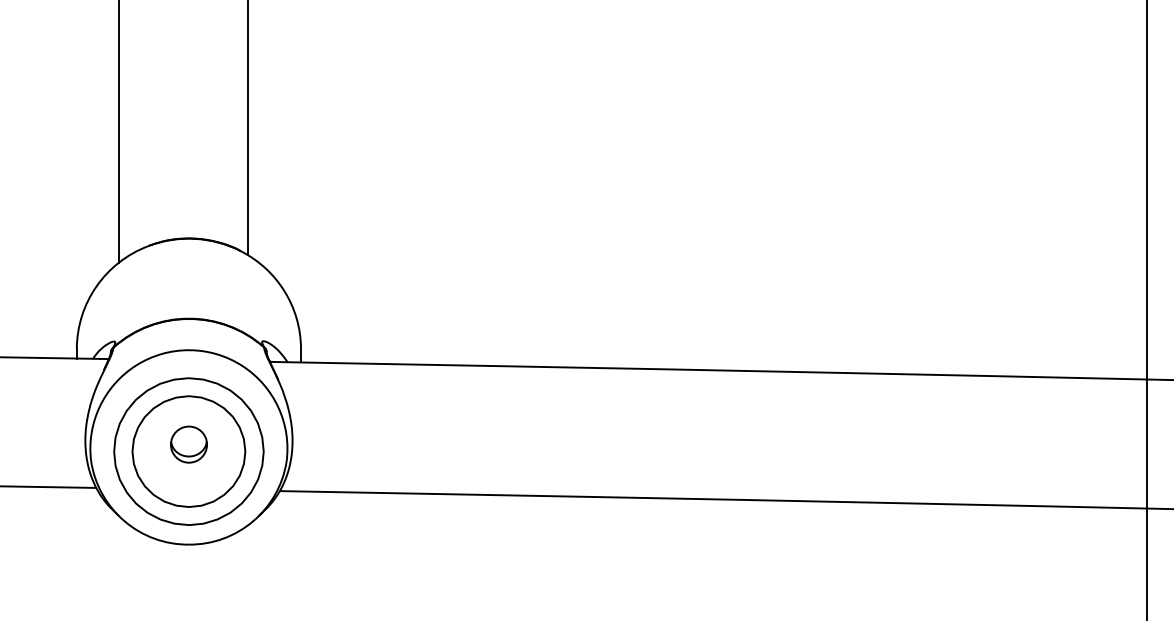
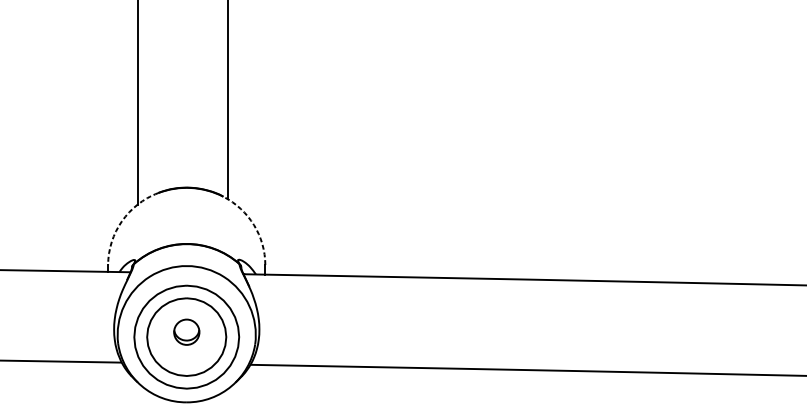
arc: (96, 286) -> (121, 221), solid -> dashed
arc: (284, 291) -> (253, 224), solid -> dashed

